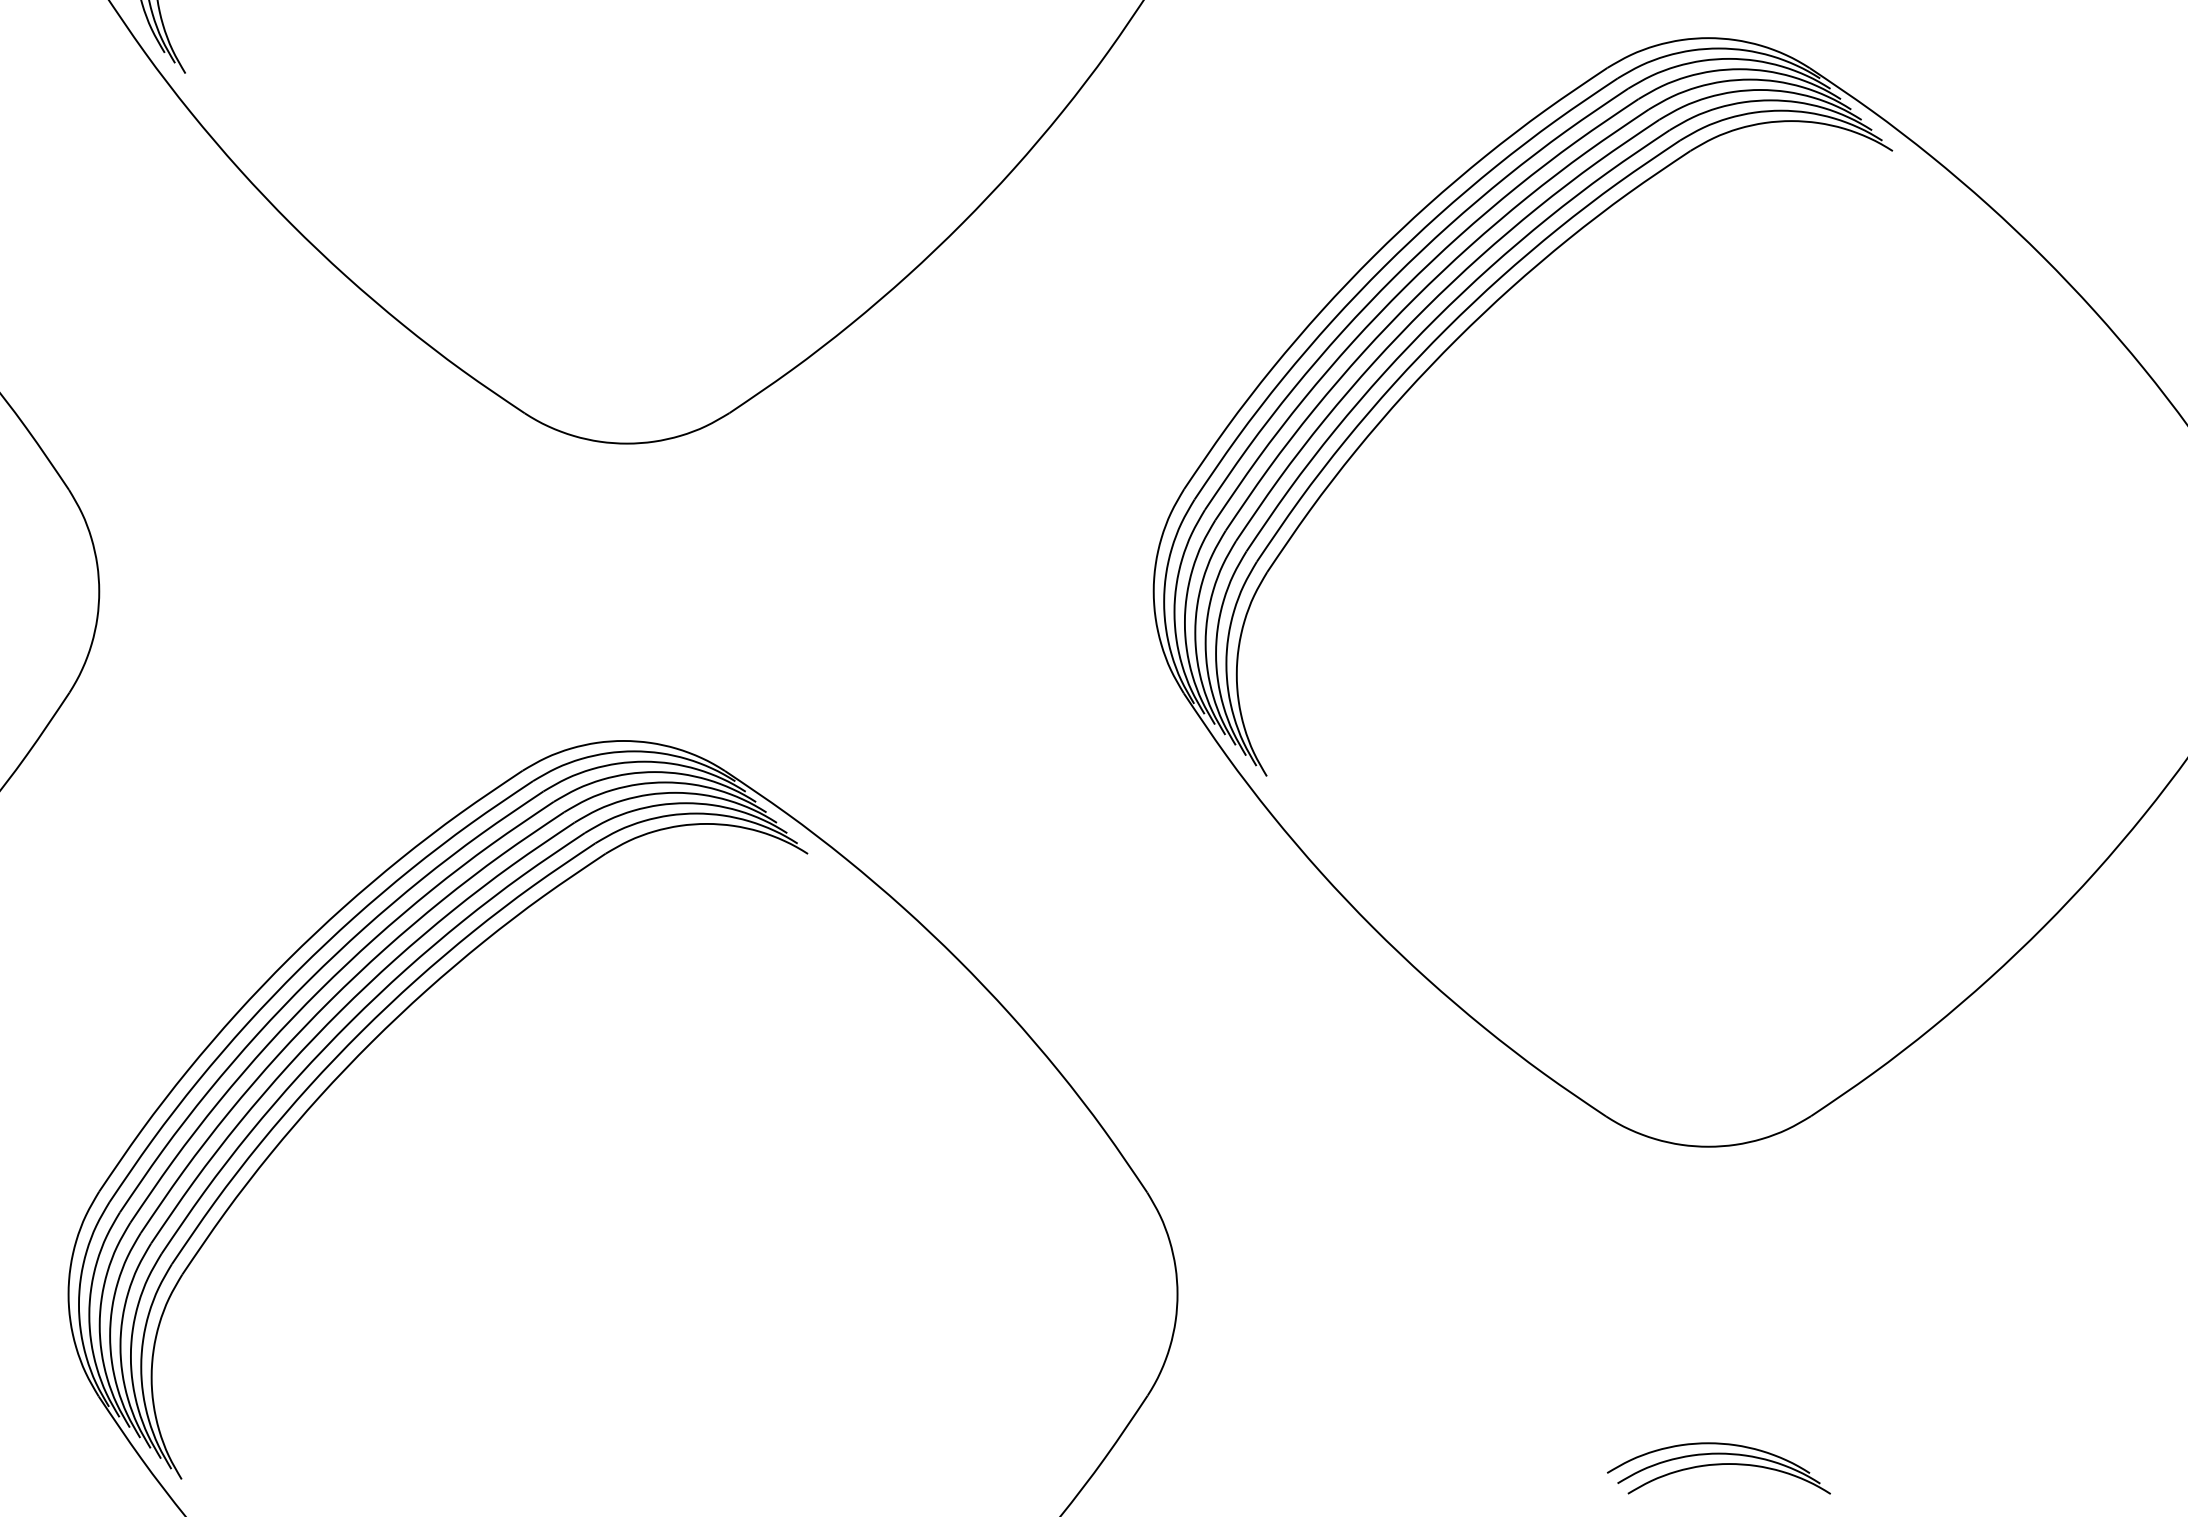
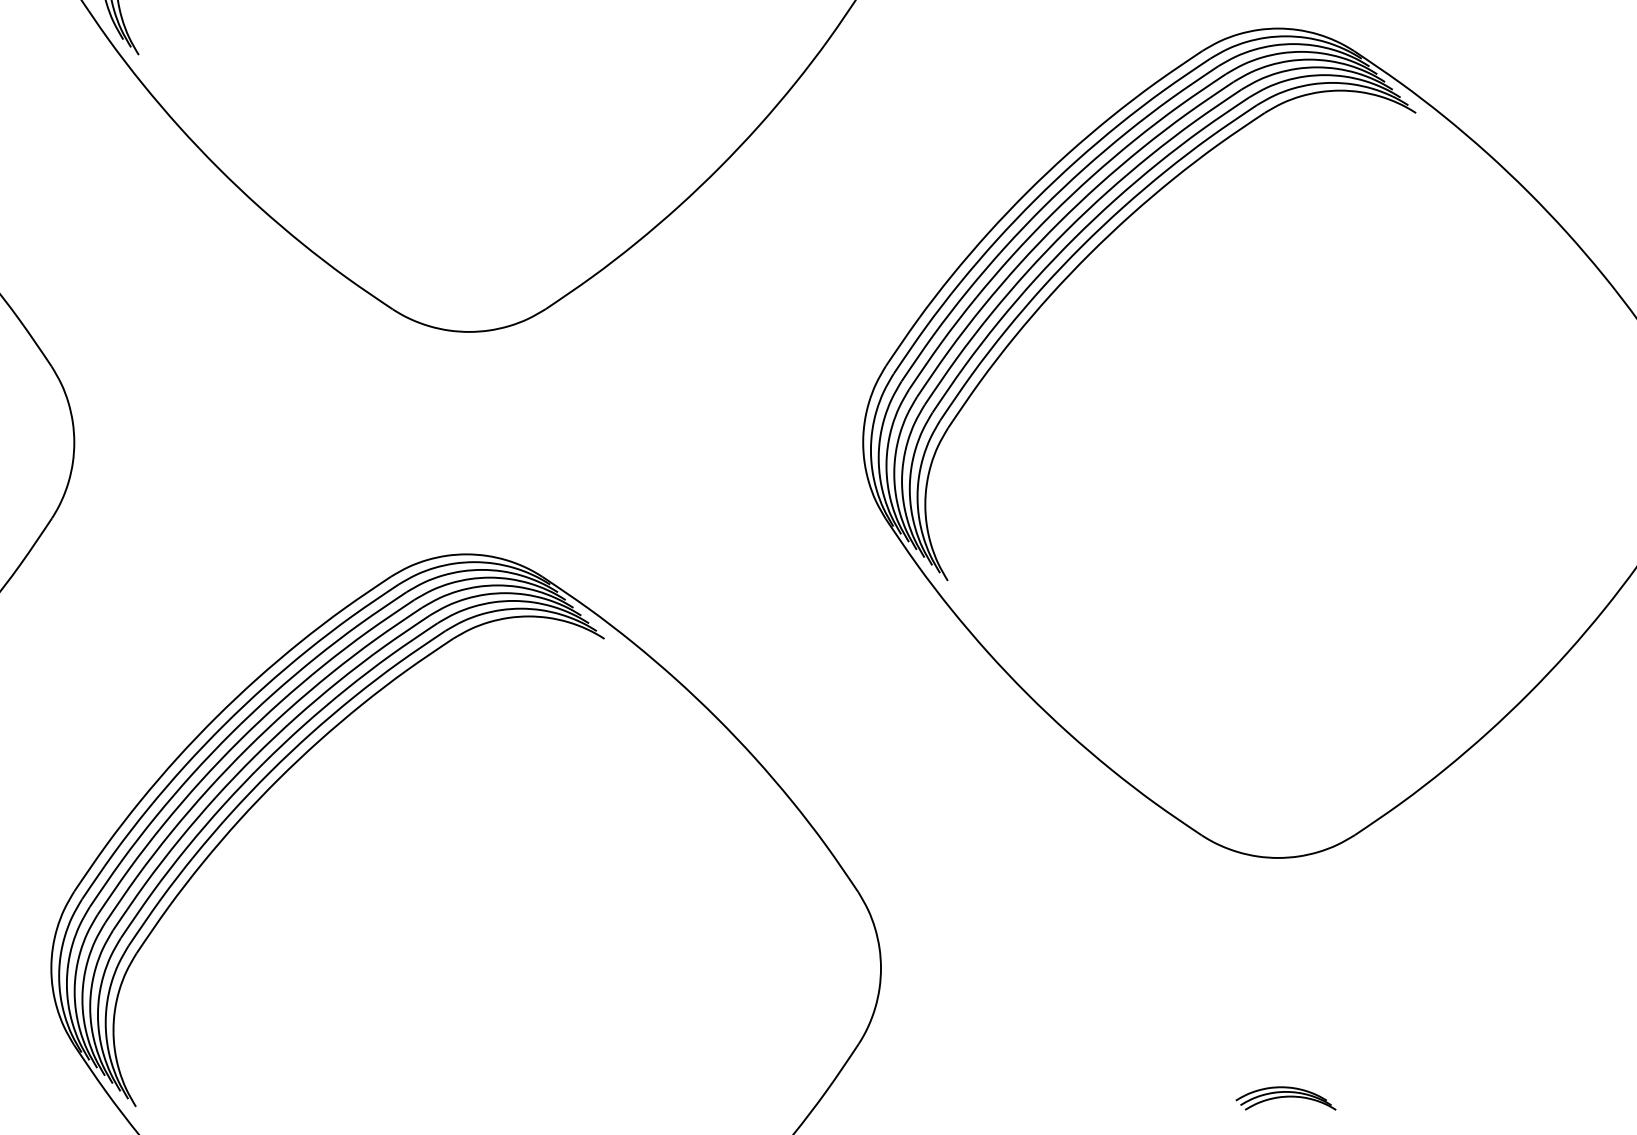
part: (1718, 1468) -> (1285, 1098), size x0.6

